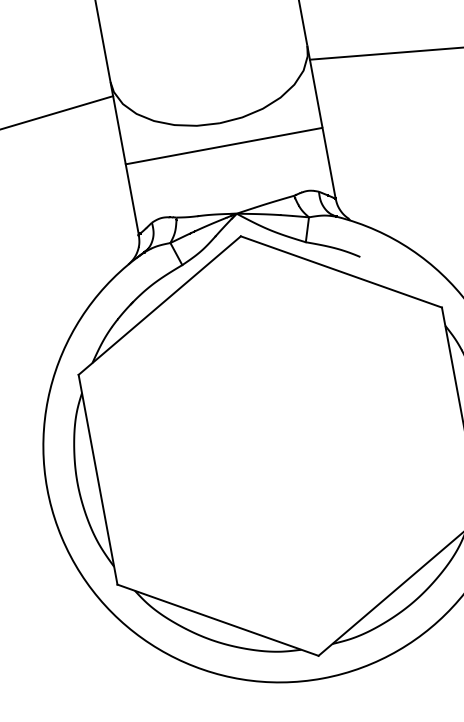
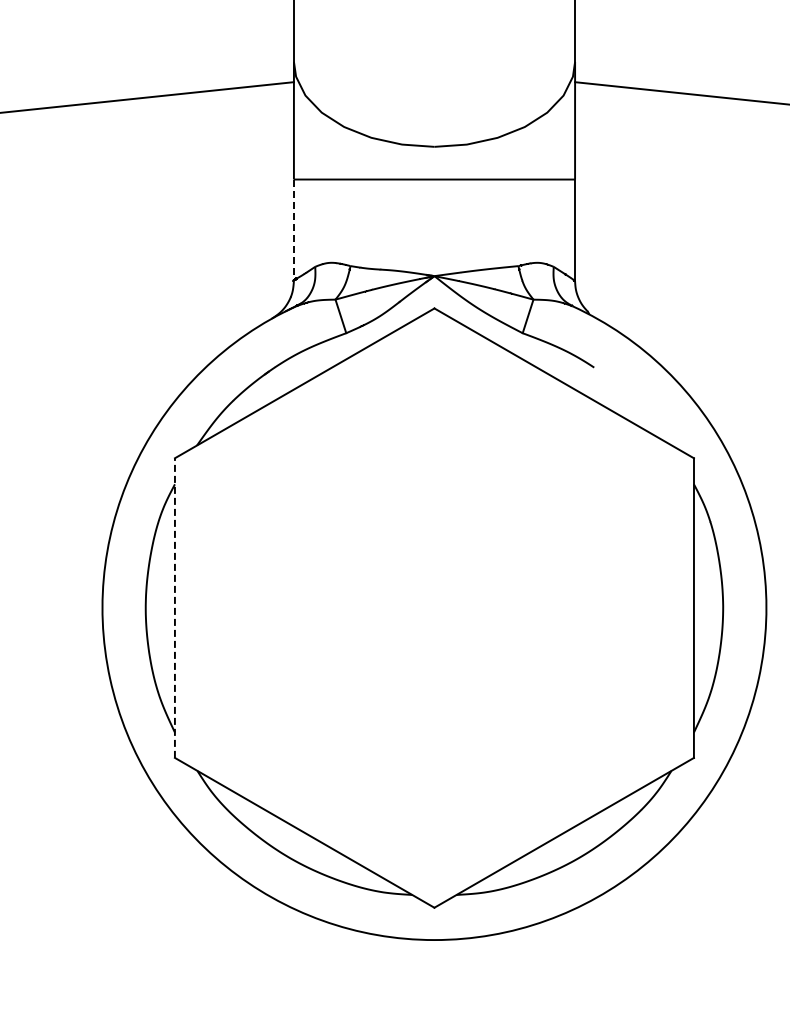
line: (132, 200) -> (293, 230), solid -> dashed
line: (97, 480) -> (174, 608), solid -> dashed

